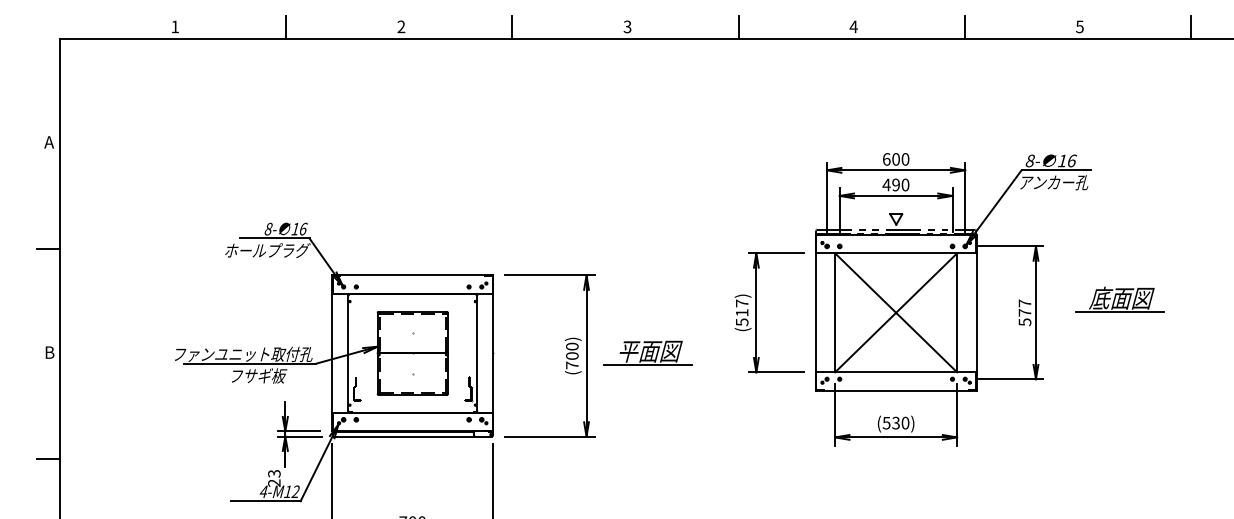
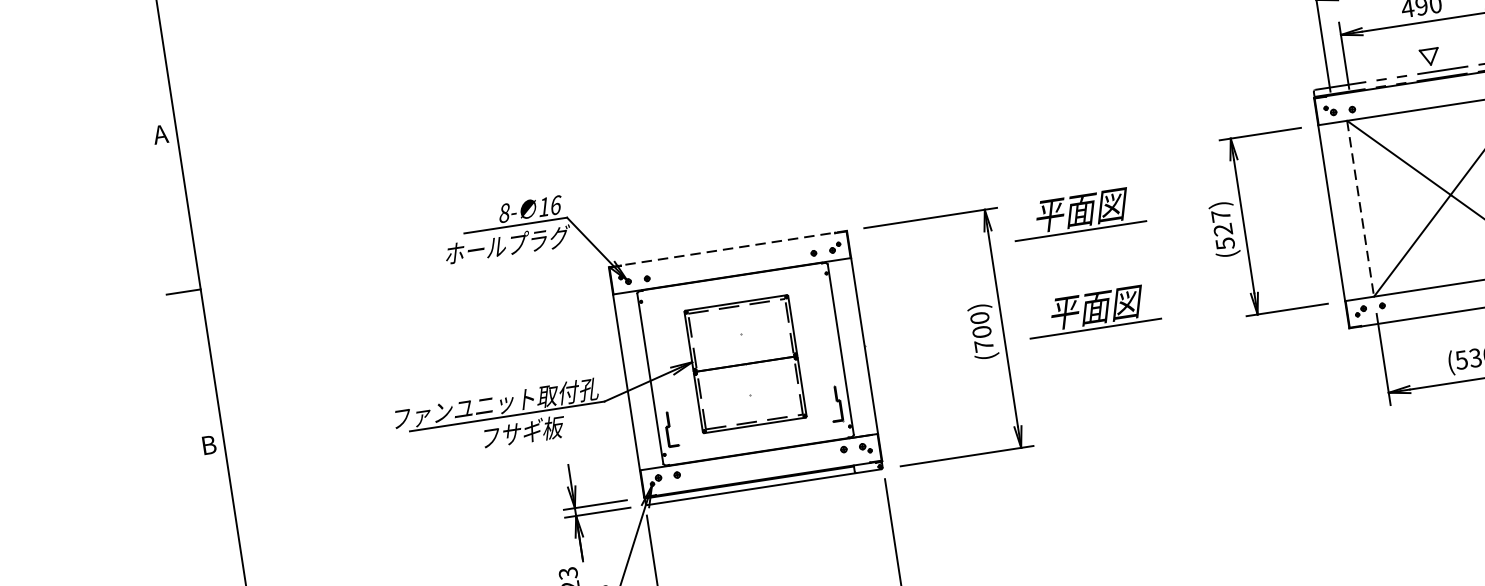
line: (412, 275) -> (727, 249), solid -> dashed
part: (647, 286) -> (1077, 212), added
text: (741, 312) -> (1222, 229), (517) -> (527)
line: (835, 312) -> (1361, 208), solid -> dashed

